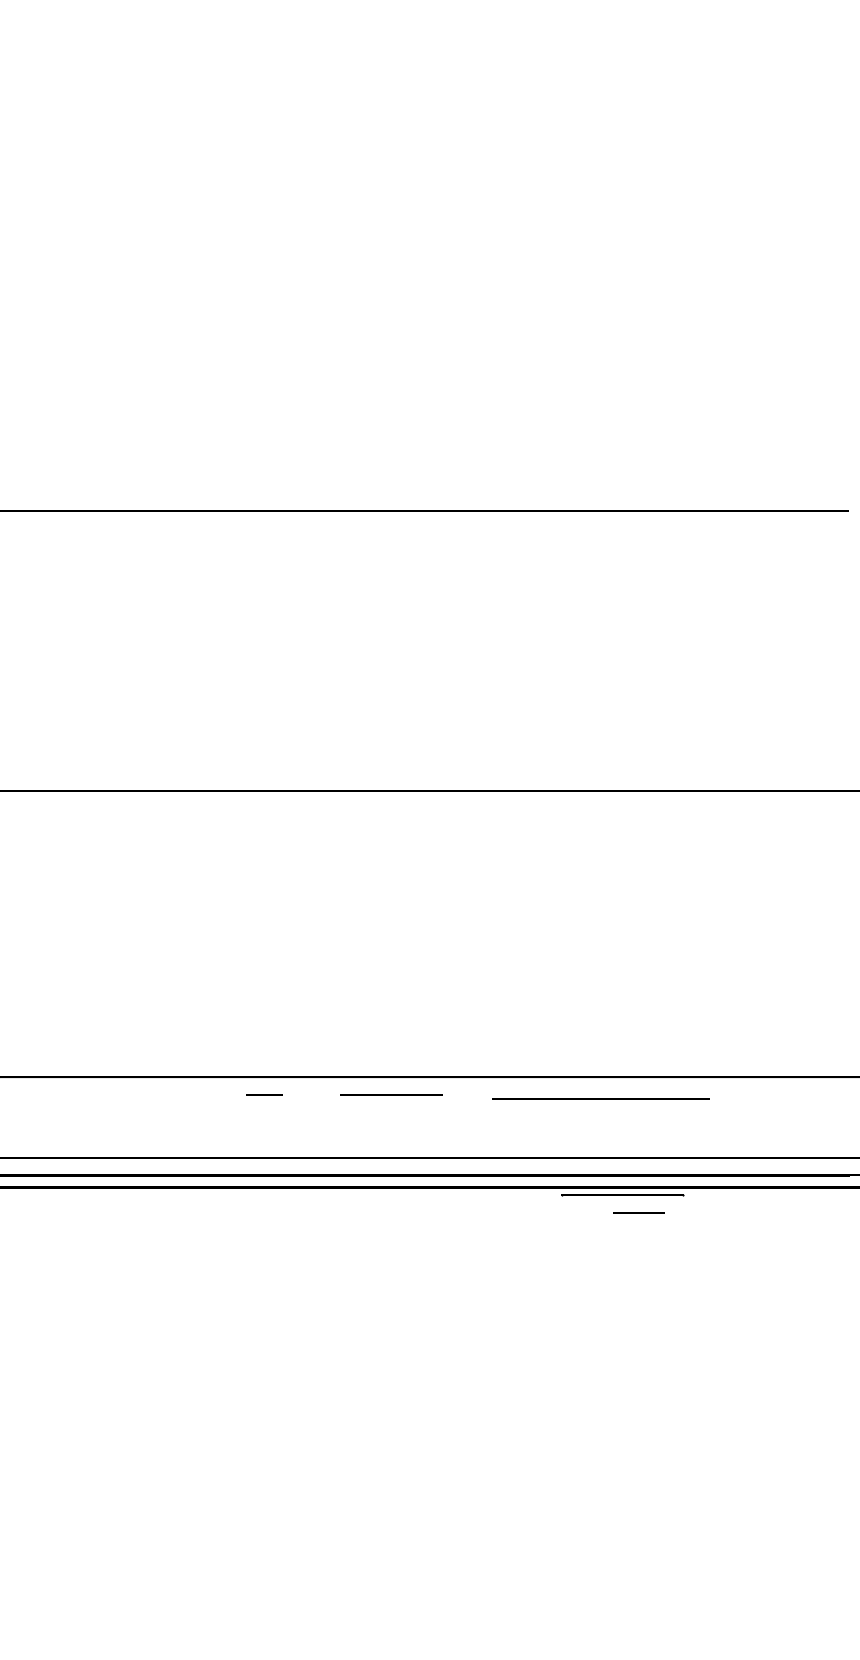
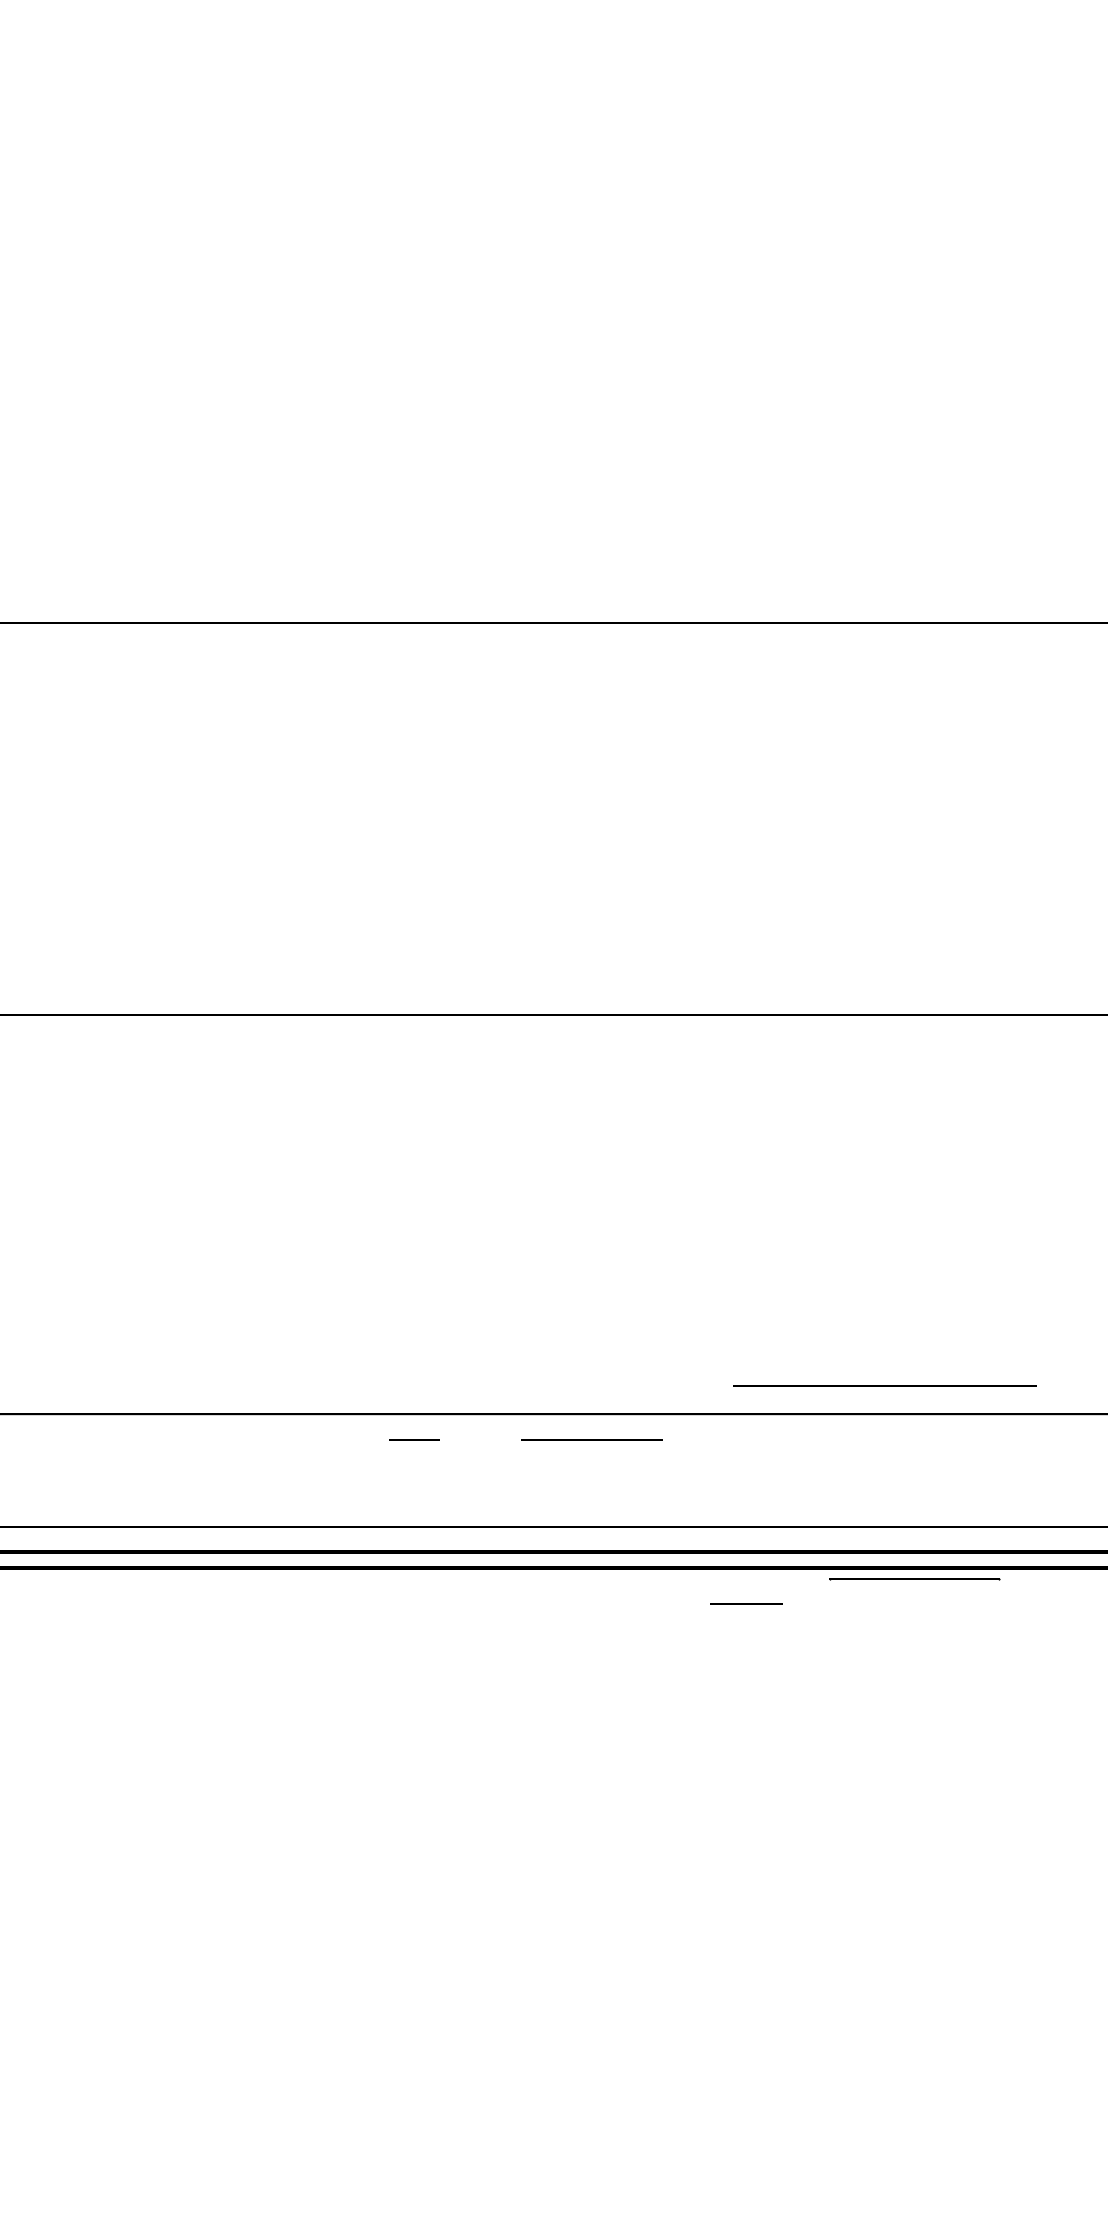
line: (600, 1098) -> (883, 1385), moved
line: (638, 1212) -> (745, 1603), moved

